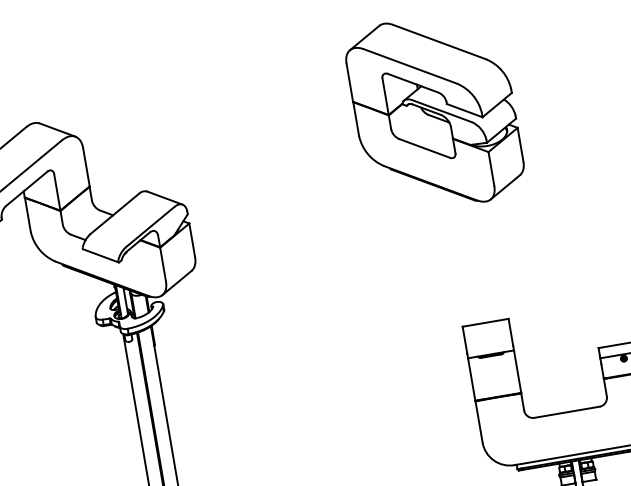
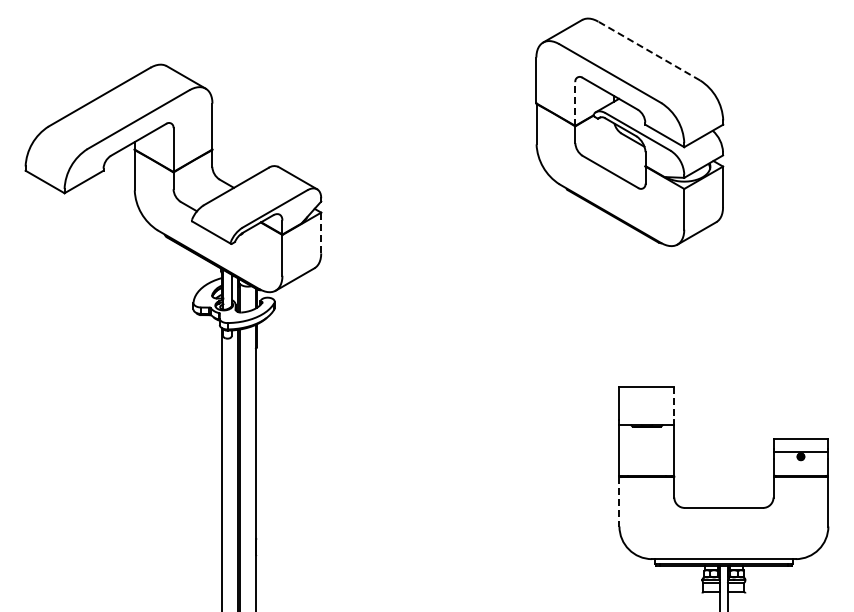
line: (439, 42) -> (649, 51), solid -> dashed
line: (385, 97) -> (575, 104), solid -> dashed
line: (192, 240) -> (321, 232), solid -> dashed
line: (511, 333) -> (674, 404), solid -> dashed
line: (479, 421) -> (619, 501), solid -> dashed

